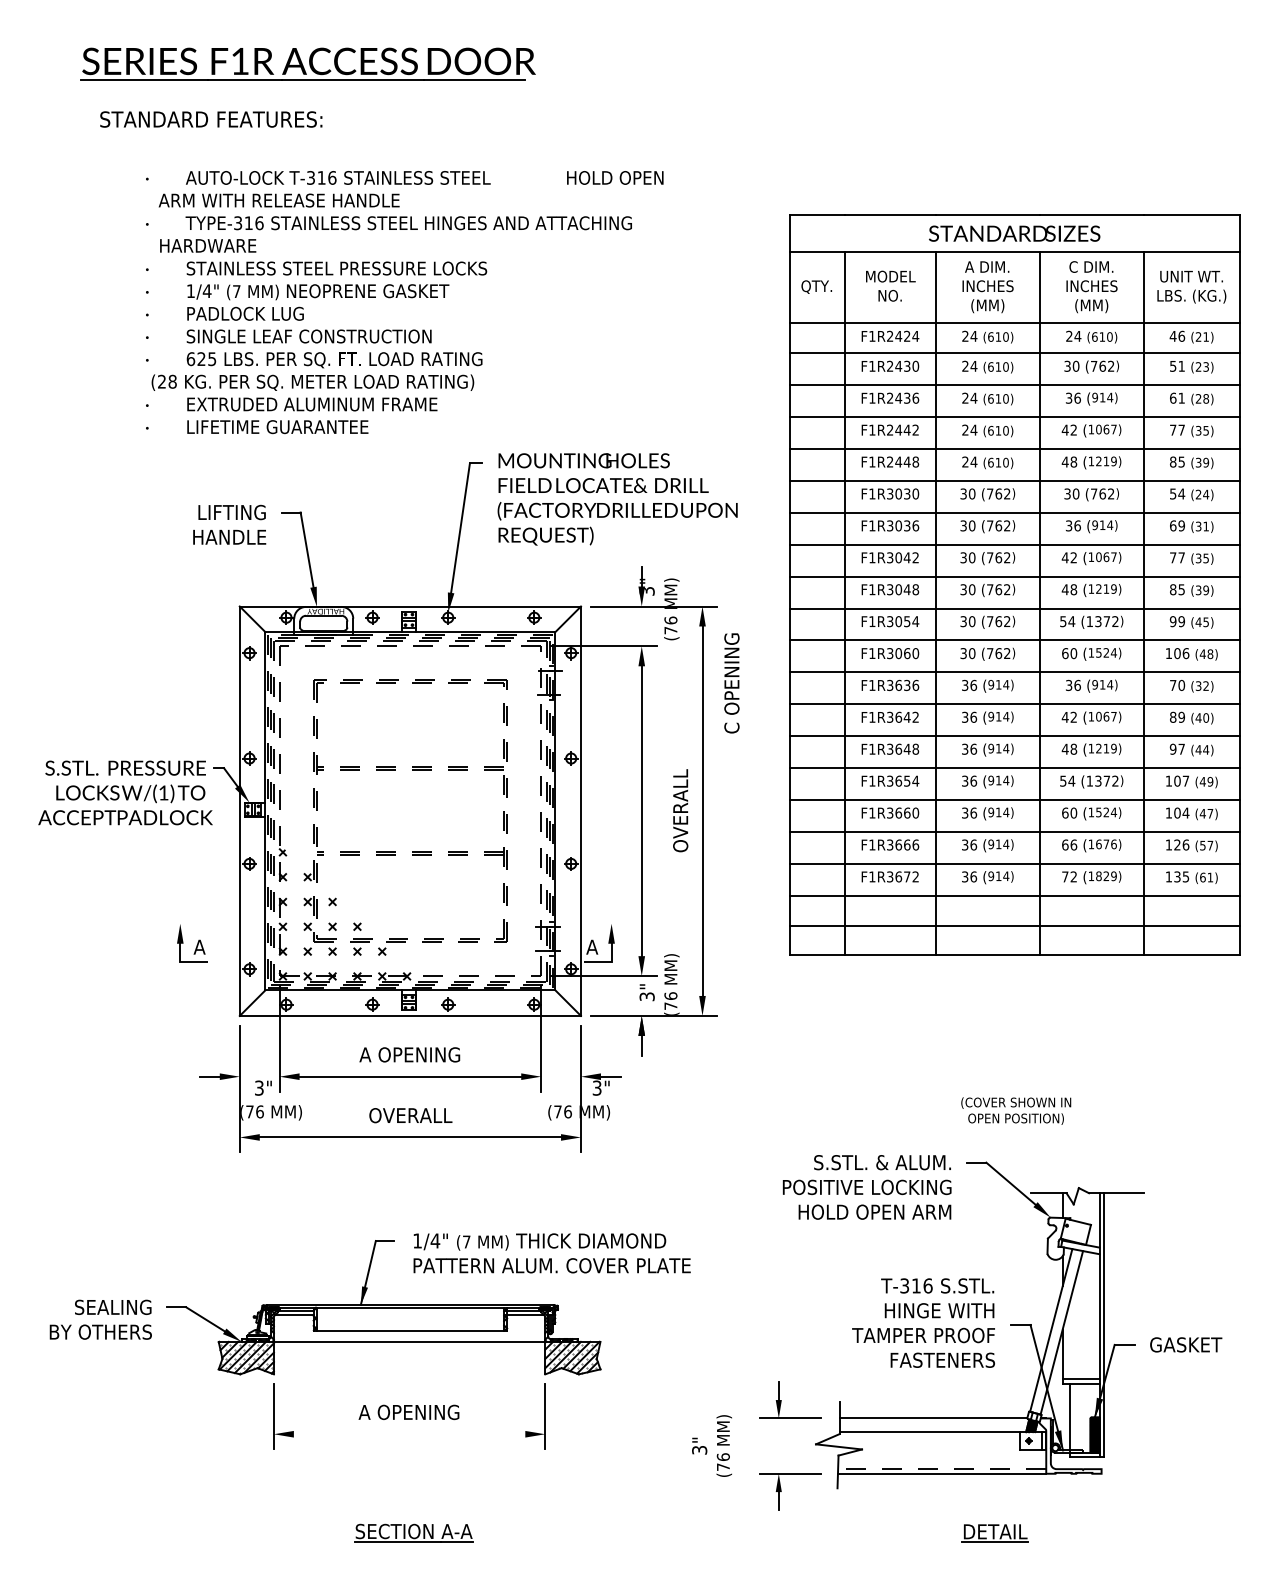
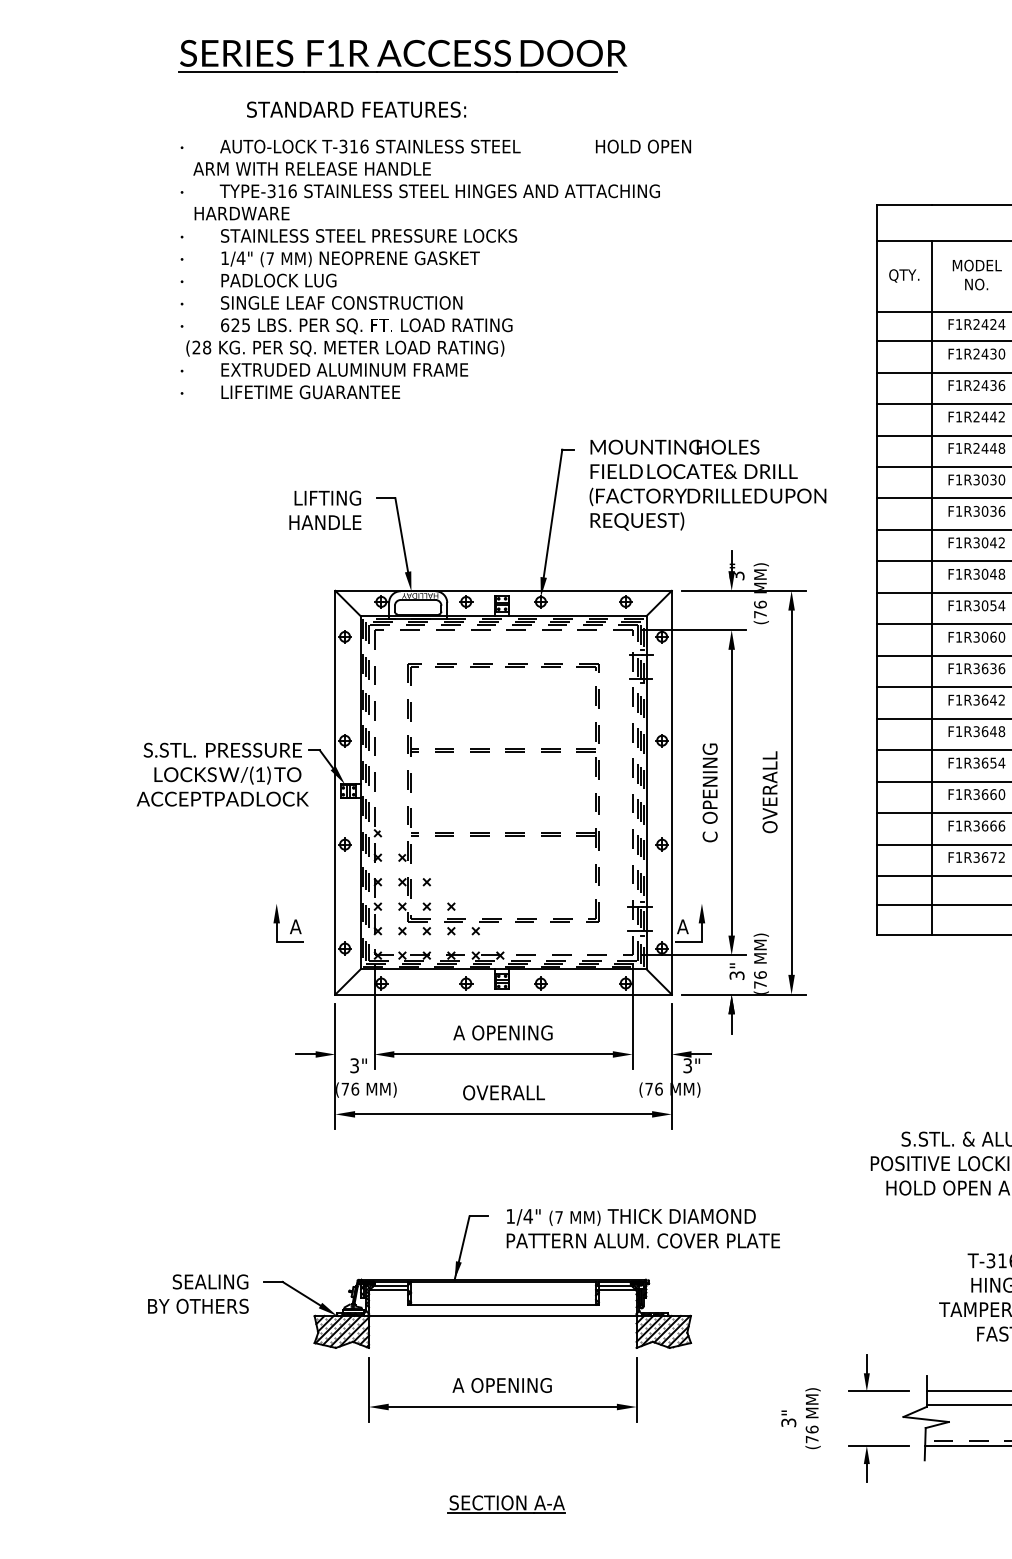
text: (211, 119) -> (356, 109), moved
text: (404, 302) -> (435, 269), moved
text: (731, 683) -> (709, 792), moved
line: (409, 1434) -> (502, 1407), added

